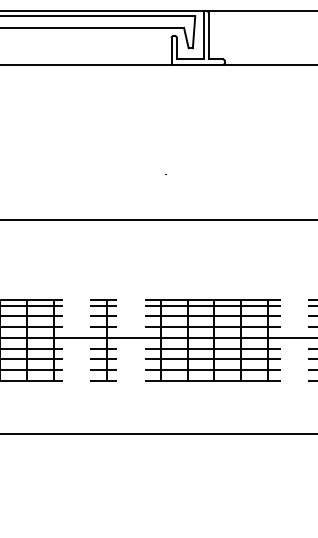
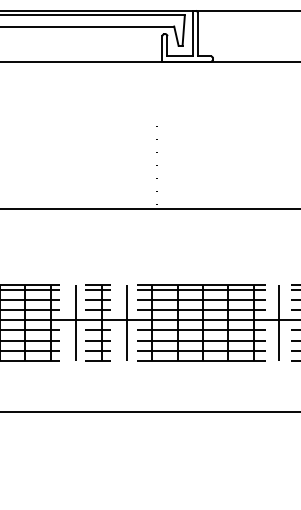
line: (80, 340) -> (76, 322), added
line: (134, 340) -> (127, 322), added
line: (294, 340) -> (278, 322), added

